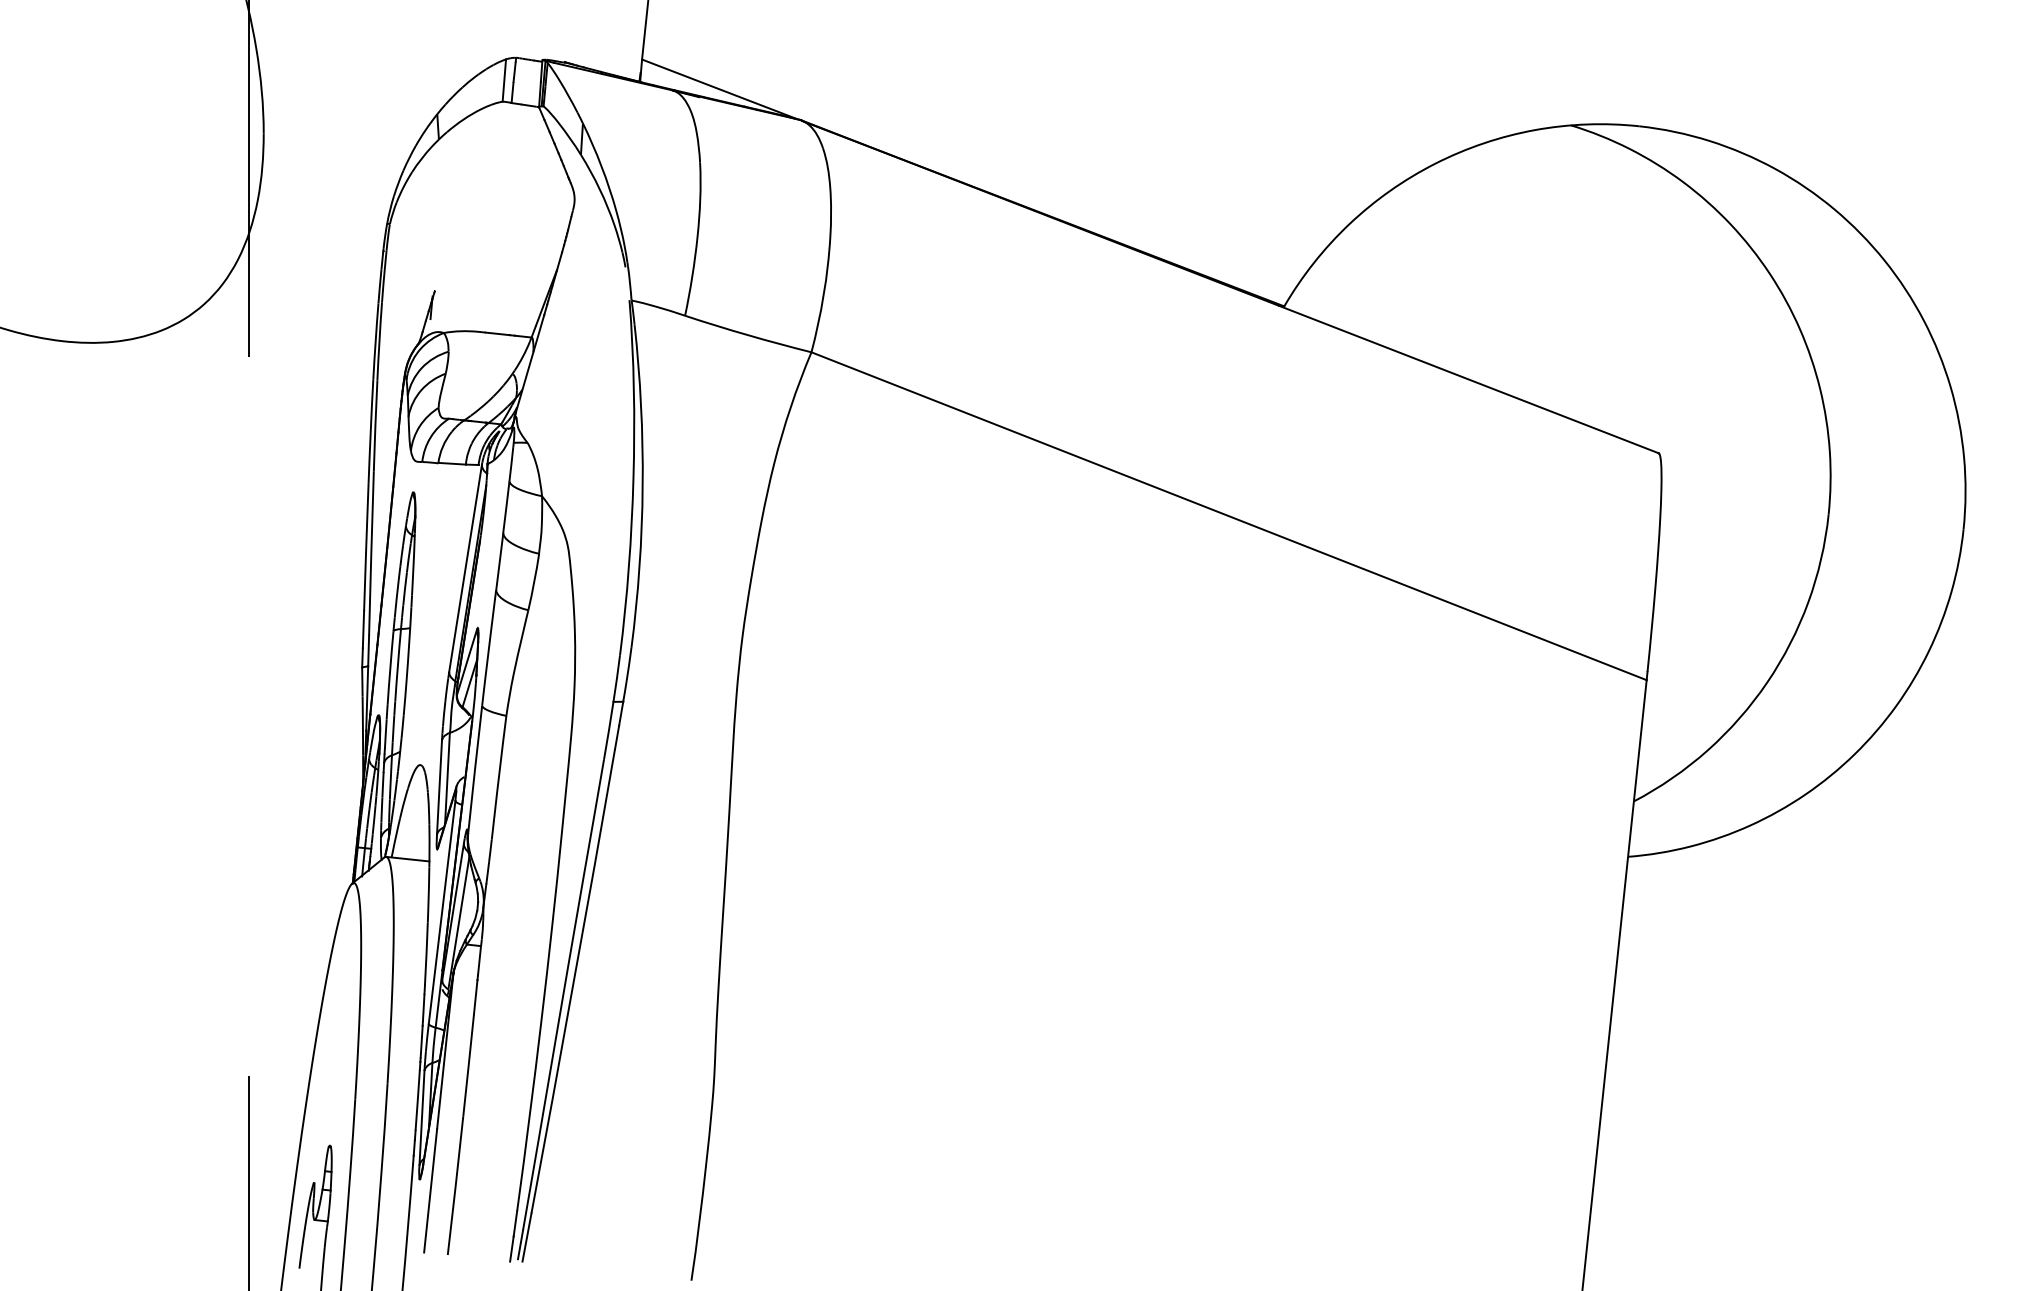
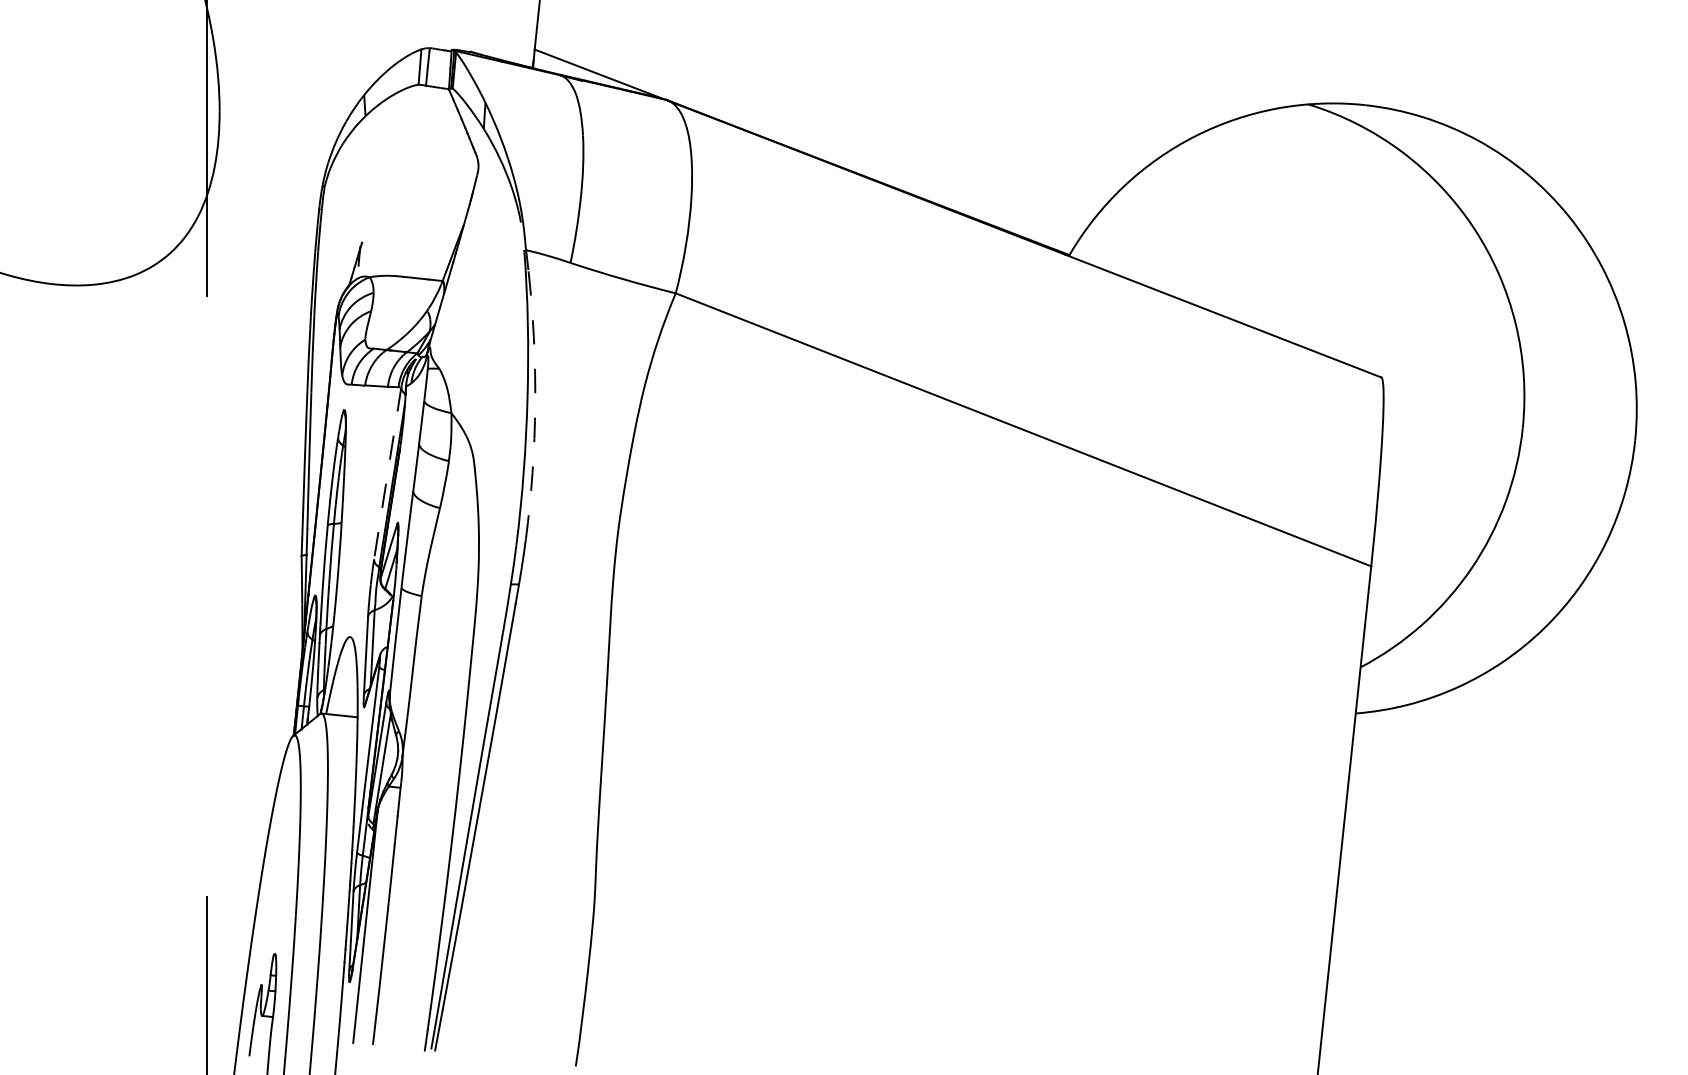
arc: (643, 485) -> (535, 404), solid -> dashed
line: (465, 568) -> (387, 473), solid -> dashed

